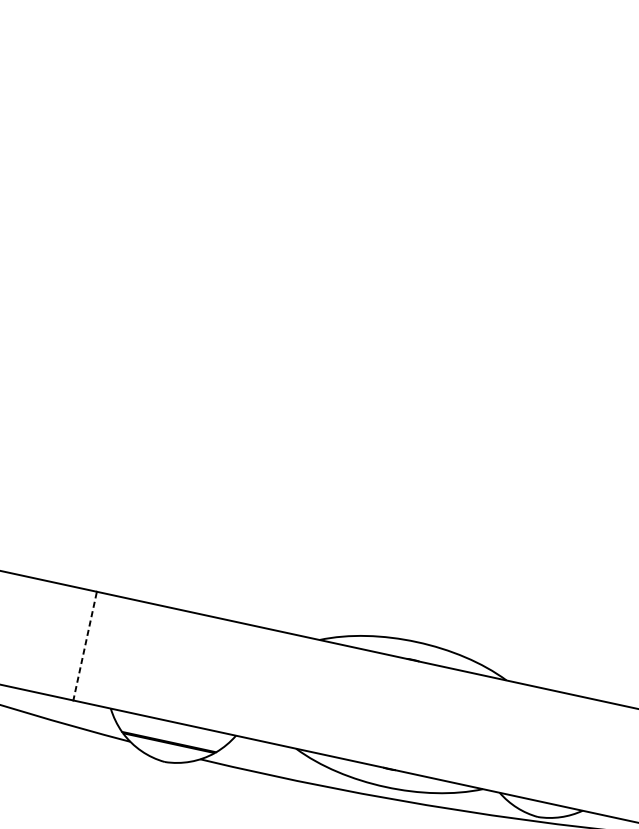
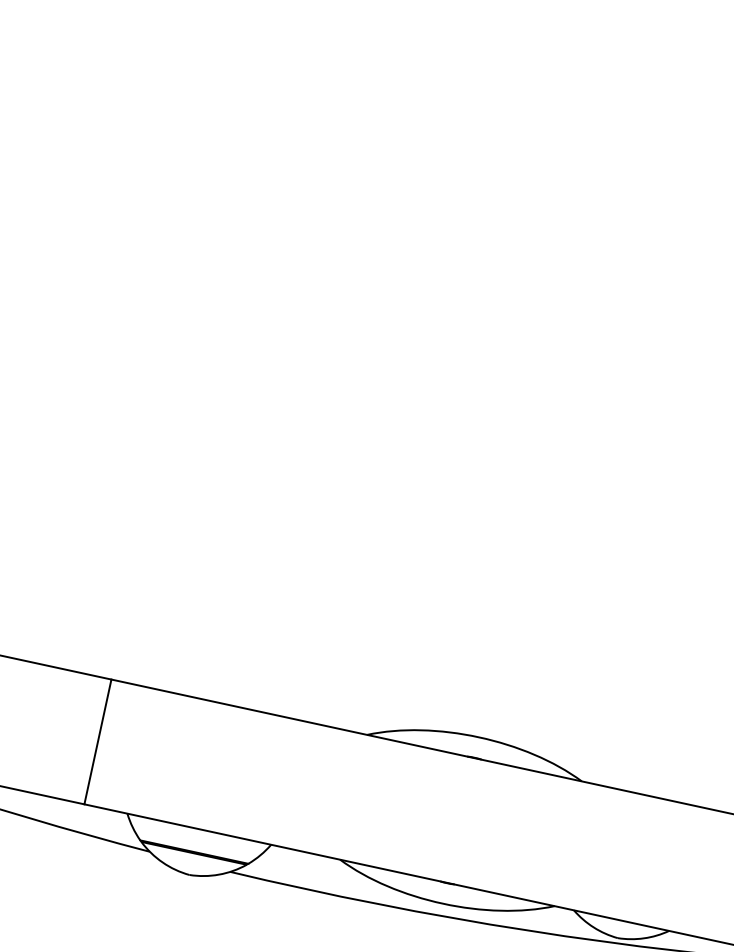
line: (84, 646) -> (97, 742), dashed -> solid

